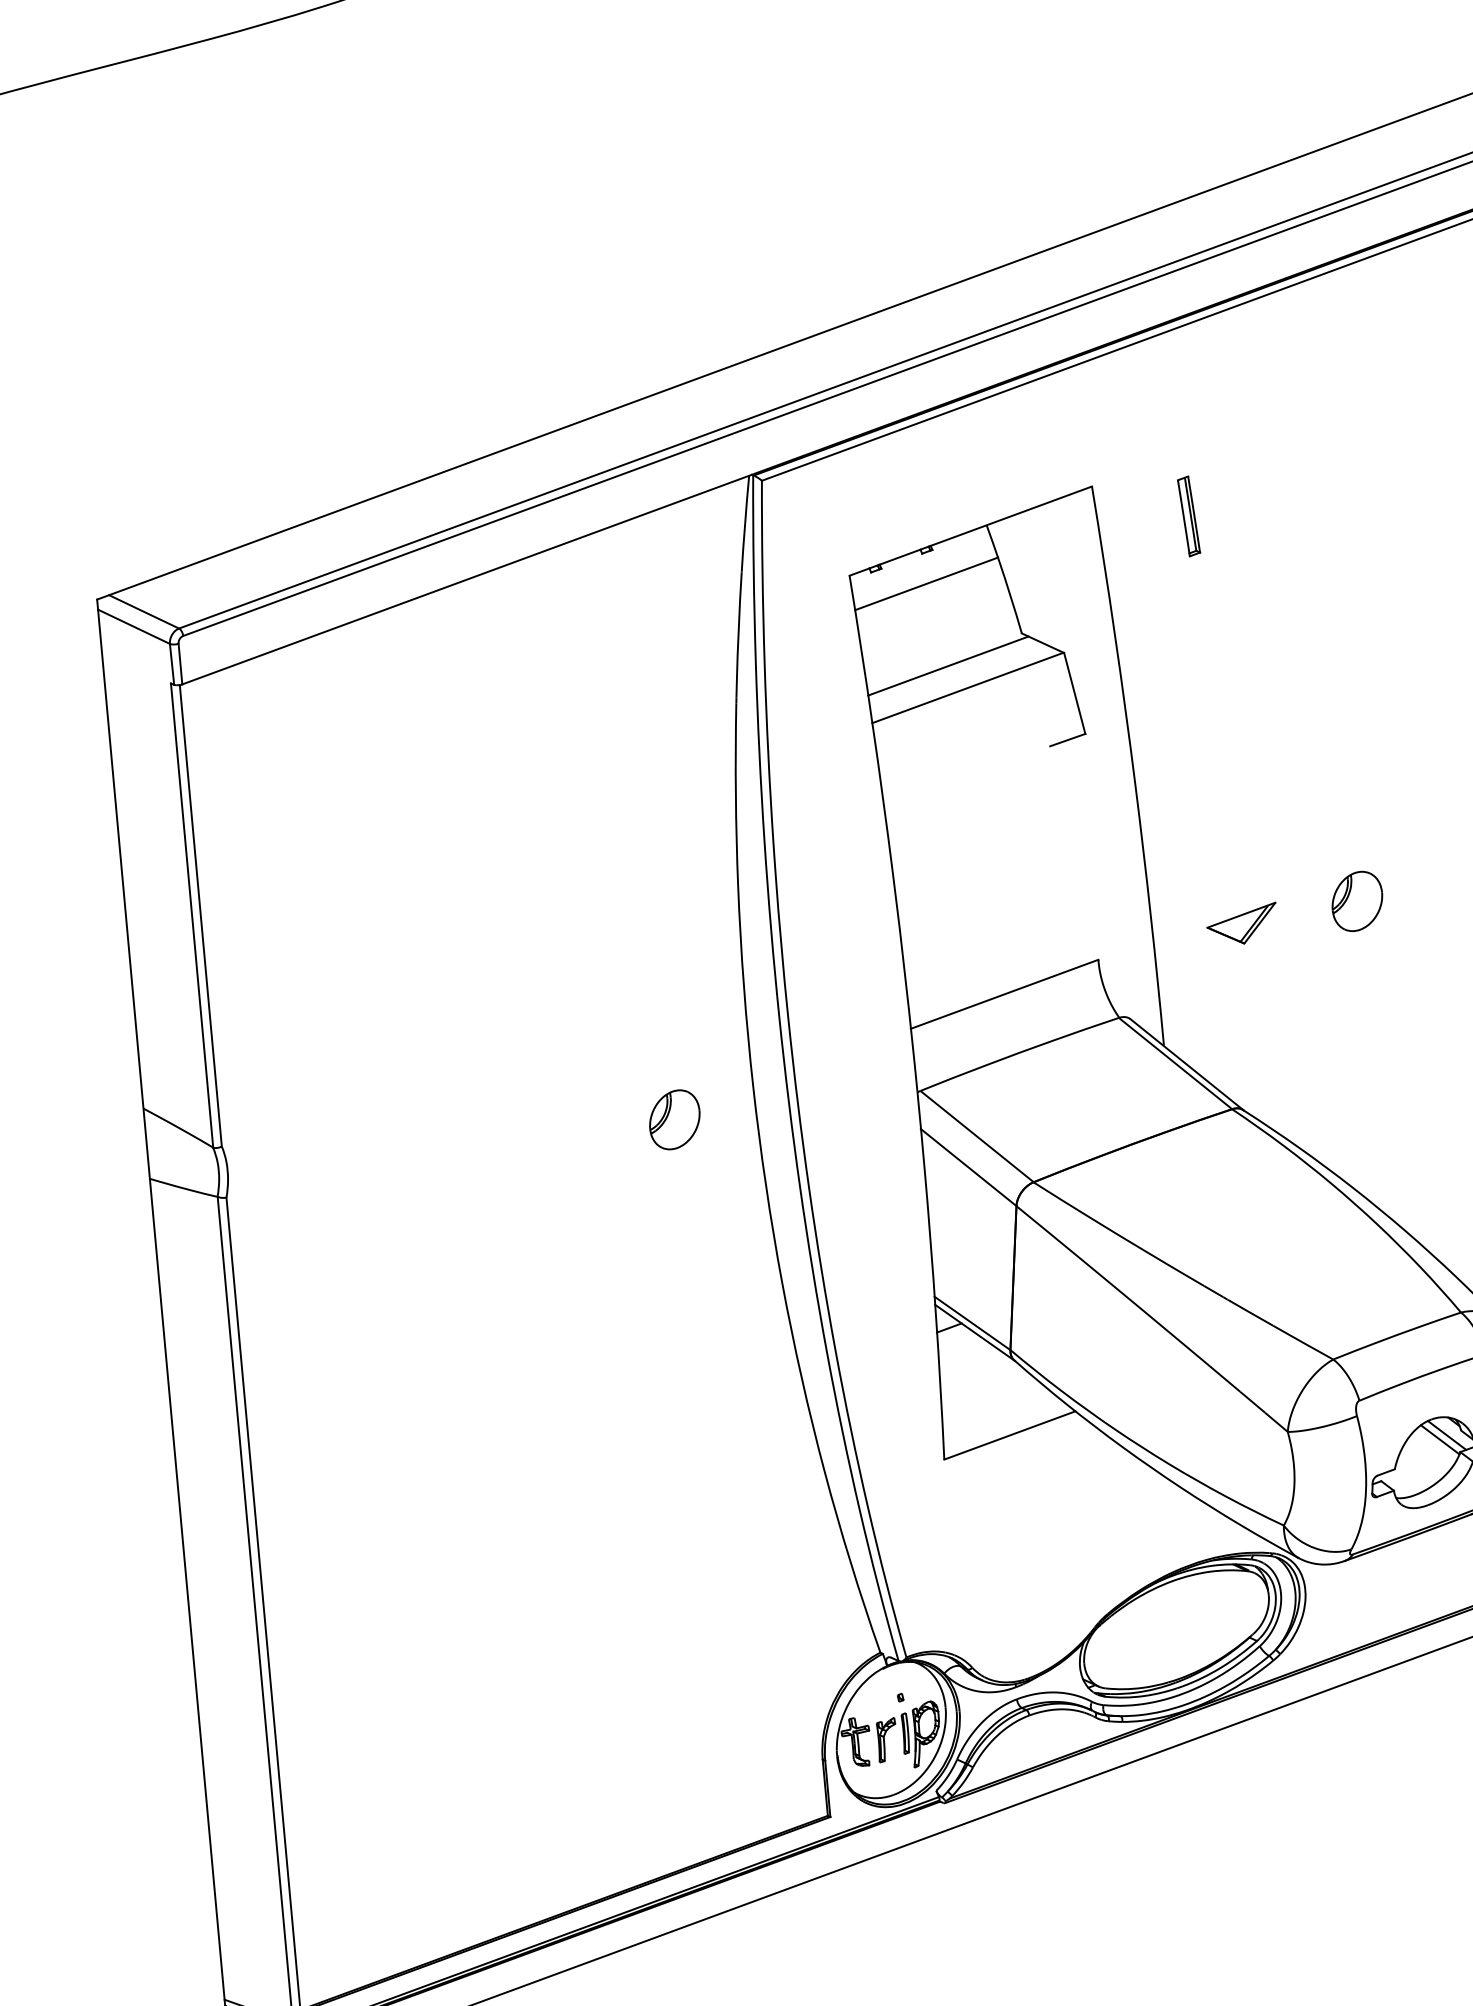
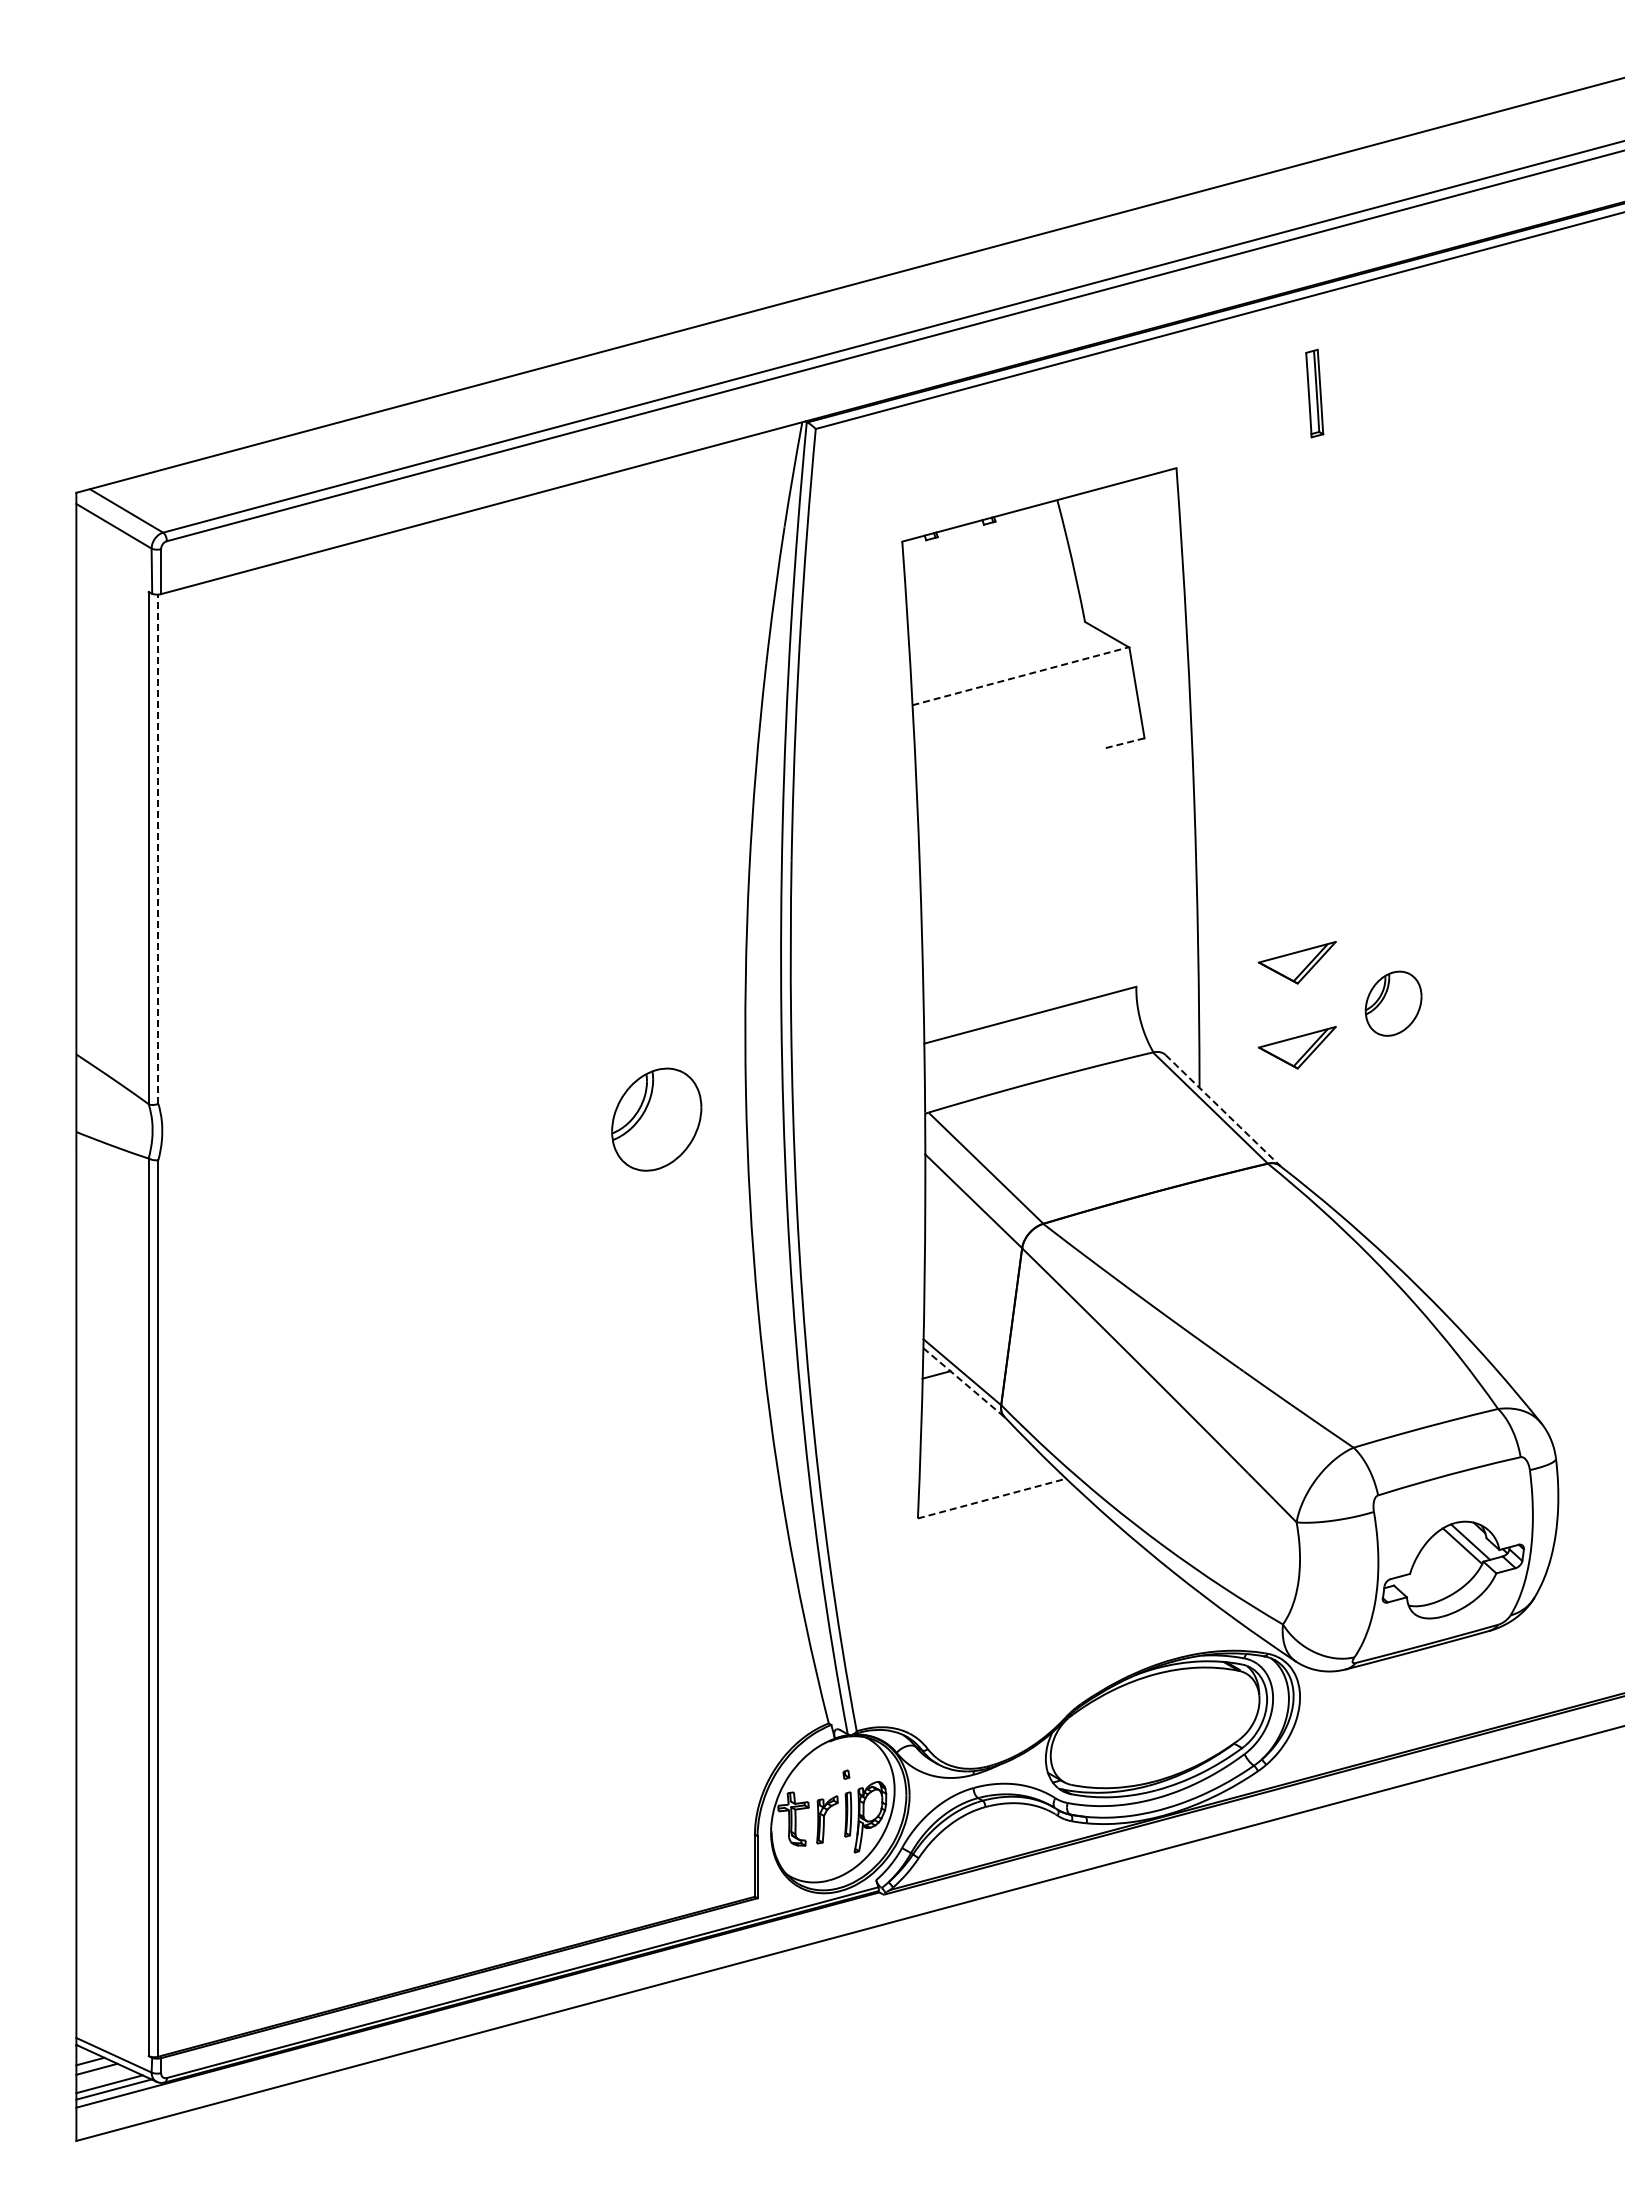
part: (1188, 516) -> (1314, 393), moved
line: (926, 583) -> (985, 557), removed
line: (948, 666) -> (1001, 650), removed
line: (968, 688) -> (1021, 676), solid -> dashed
line: (1067, 740) -> (1124, 743), solid -> dashed
part: (1357, 901) -> (1393, 1003), moved
line: (200, 916) -> (158, 849), solid -> dashed
part: (1248, 1001) -> (1296, 1047), added
line: (1187, 1064) -> (1223, 1110), solid -> dashed
part: (674, 1119) -> (656, 1119), size x1.6
line: (975, 1332) -> (964, 1382), solid -> dashed
line: (1010, 1435) -> (992, 1498), solid -> dashed

